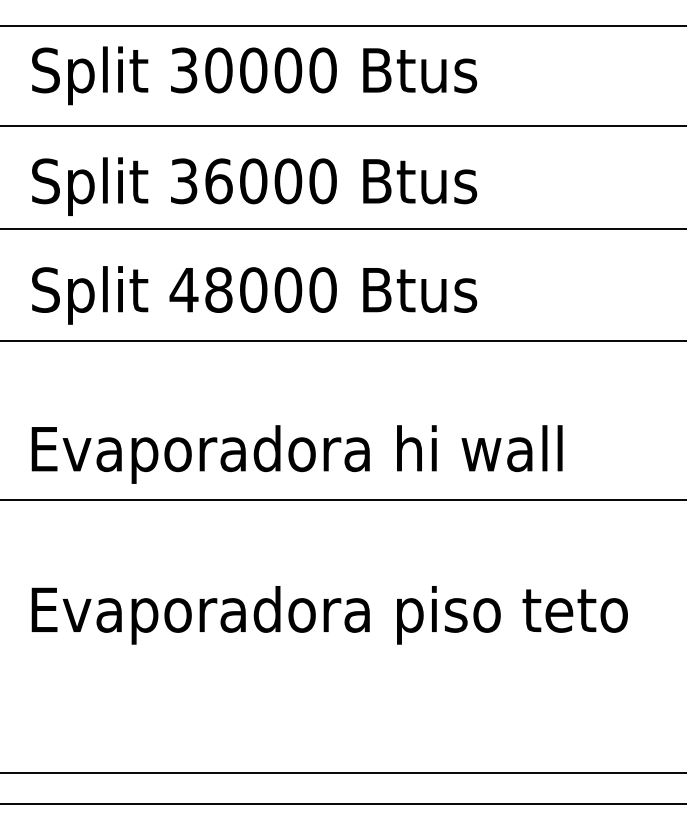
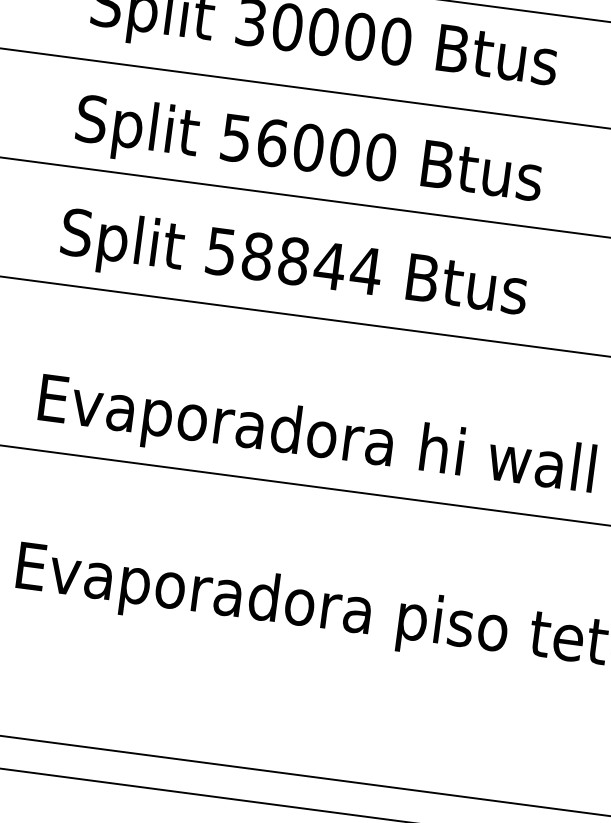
text: (184, 180) -> (236, 137), 36000 -> 56000
text: (253, 289) -> (293, 260), 48000 -> 58844

